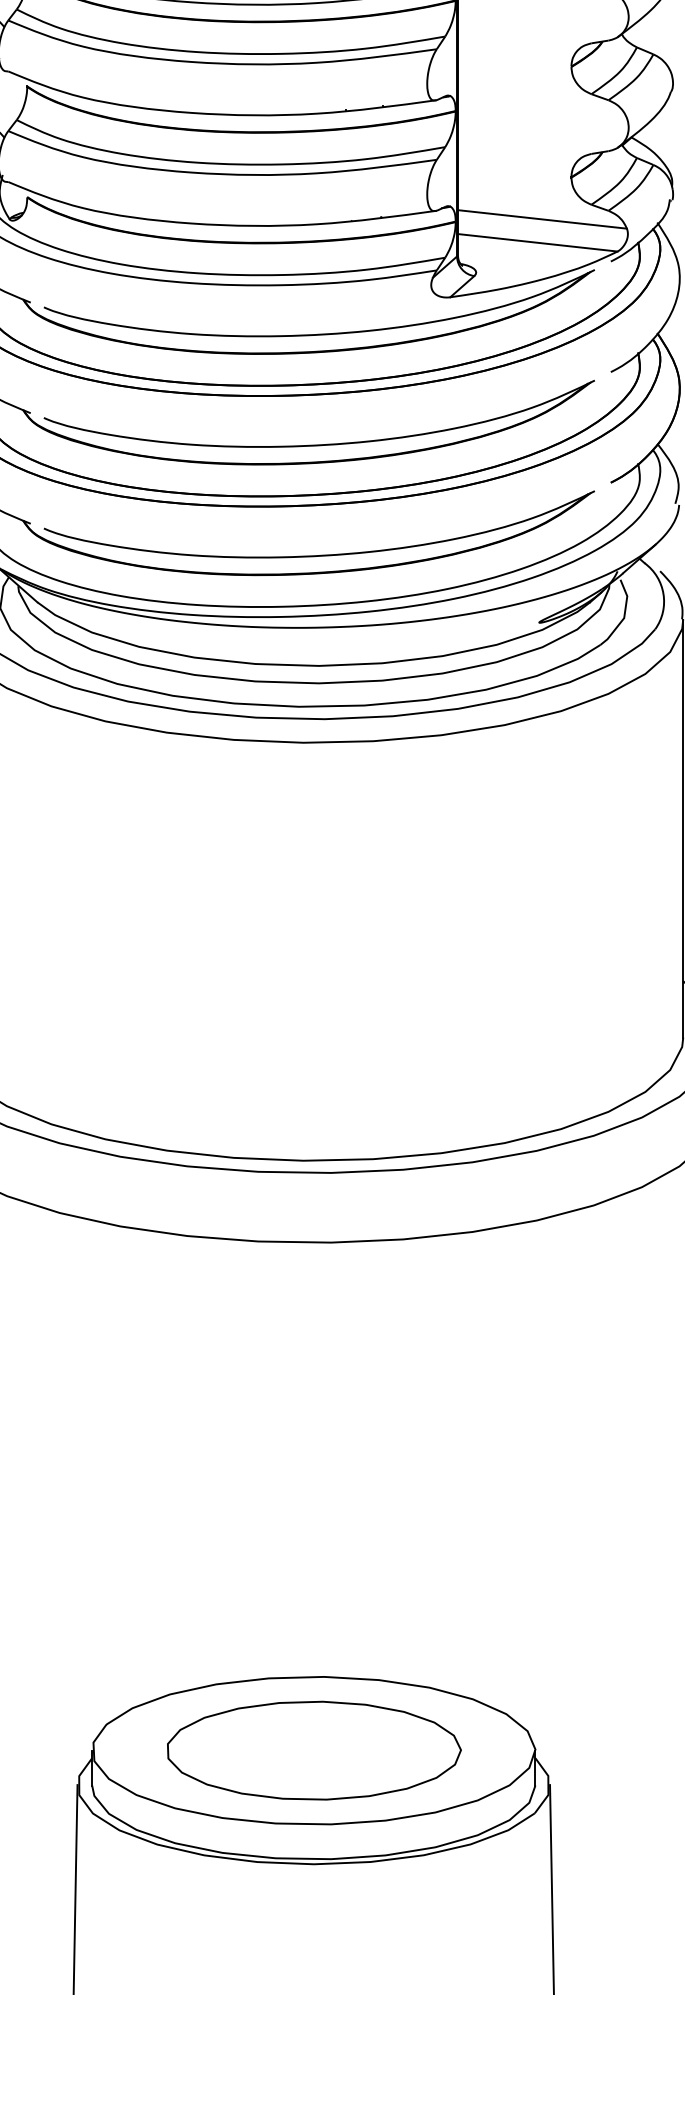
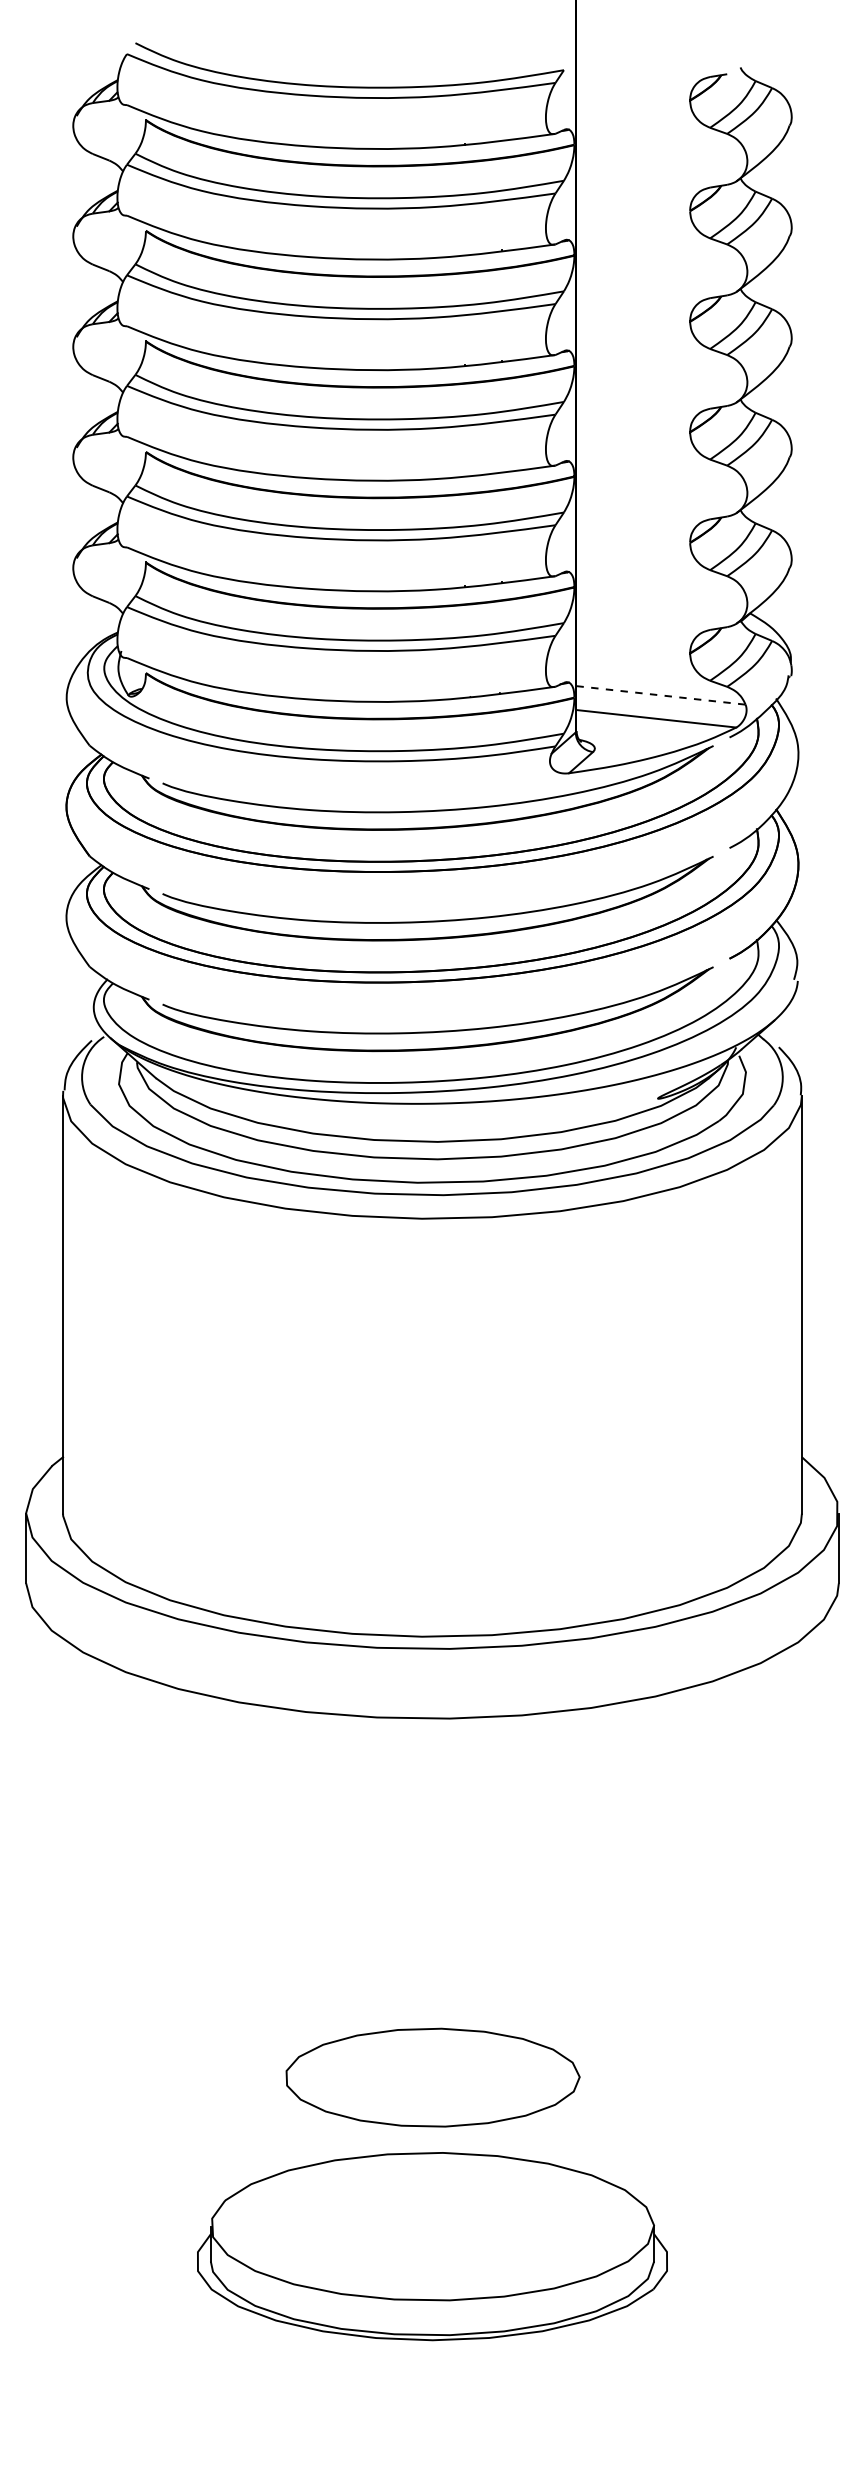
line: (542, 219) -> (661, 695), solid -> dashed
part: (313, 1750) -> (432, 2077), moved
line: (75, 1889) -> (194, 2365), removed
line: (551, 1889) -> (670, 2365), removed

